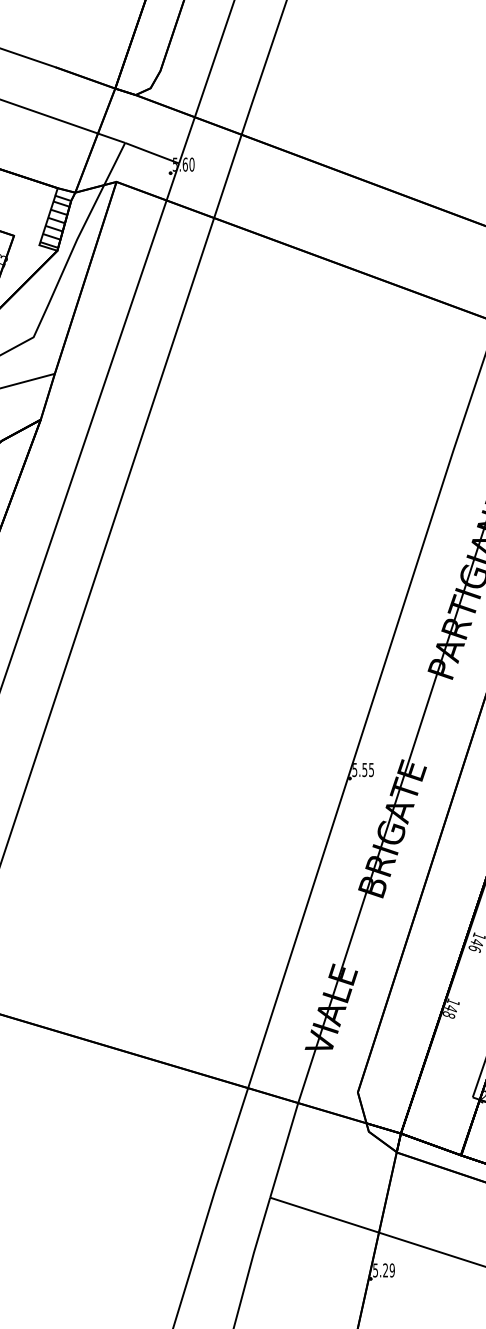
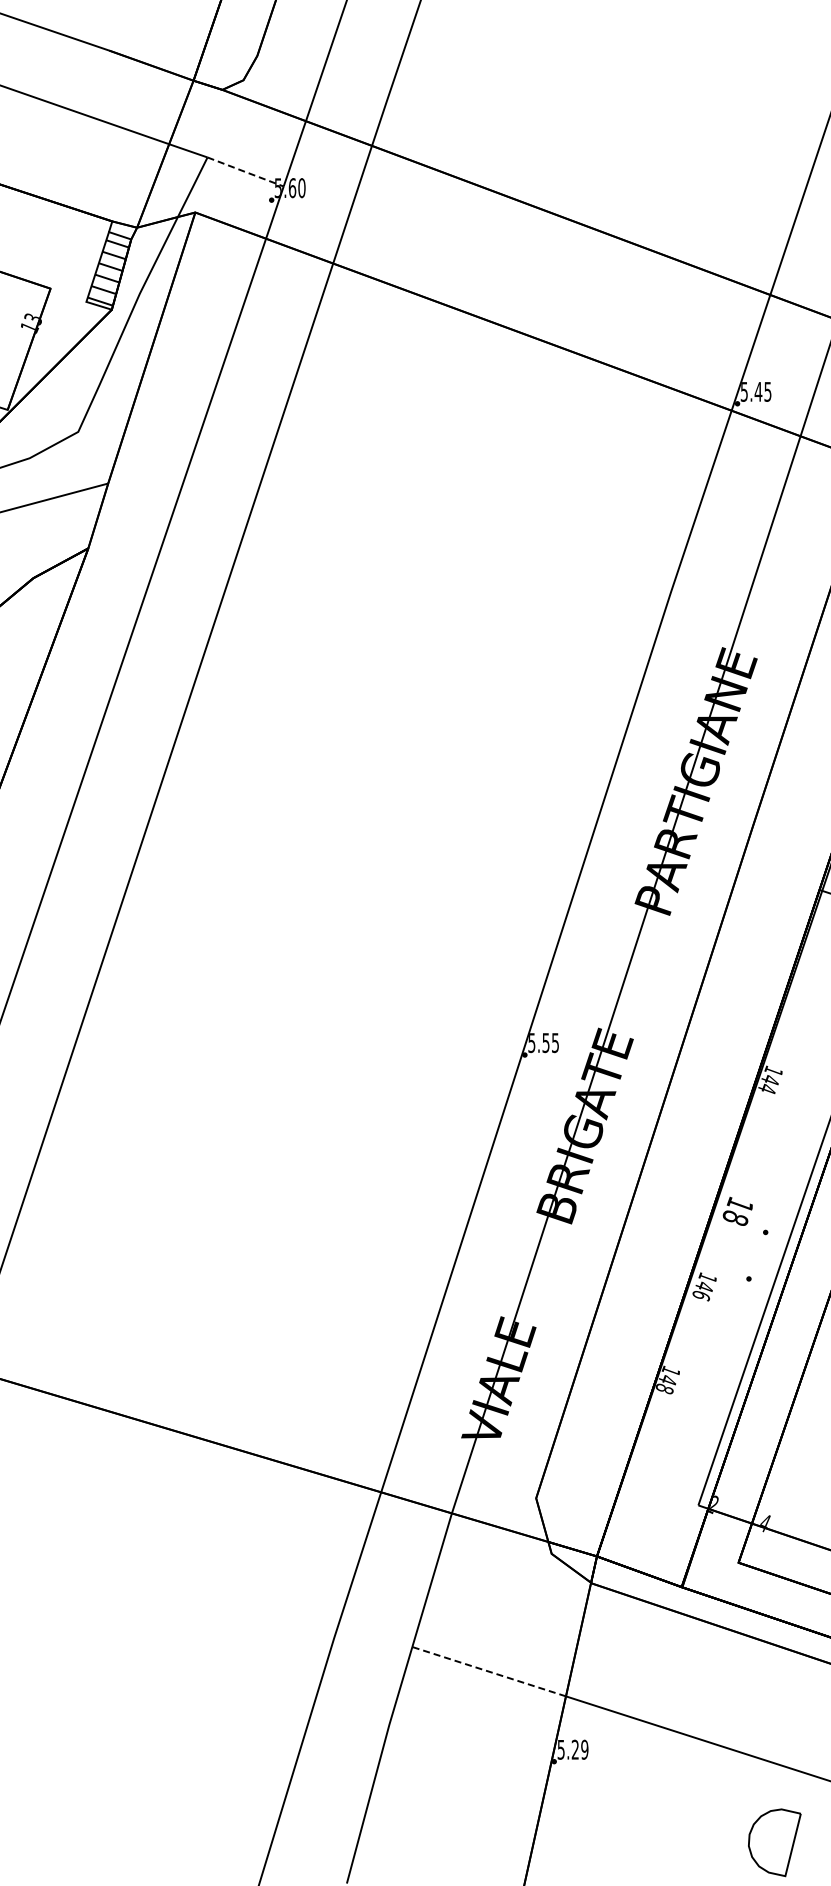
line: (152, 153) -> (245, 172), solid -> dashed
line: (324, 1215) -> (489, 1671), solid -> dashed

